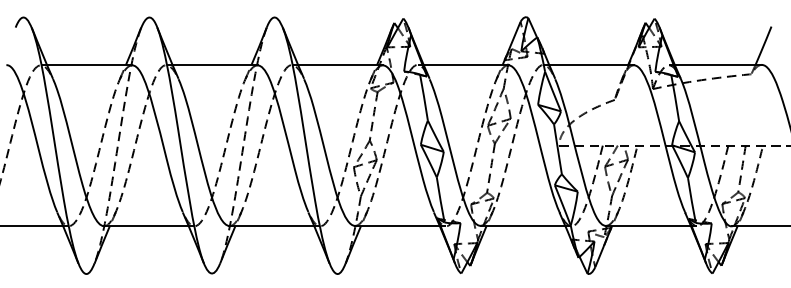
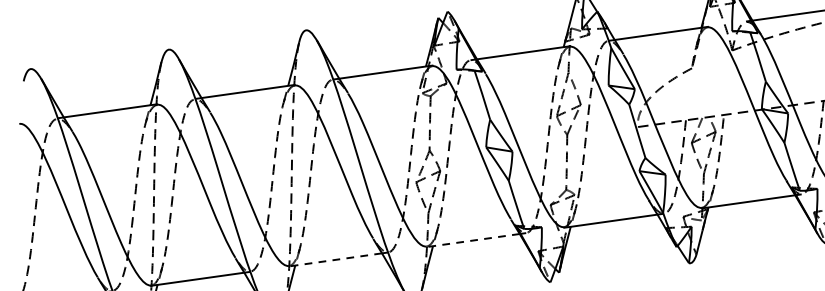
line: (271, 226) -> (334, 260), solid -> dashed
line: (396, 226) -> (472, 240), solid -> dashed

